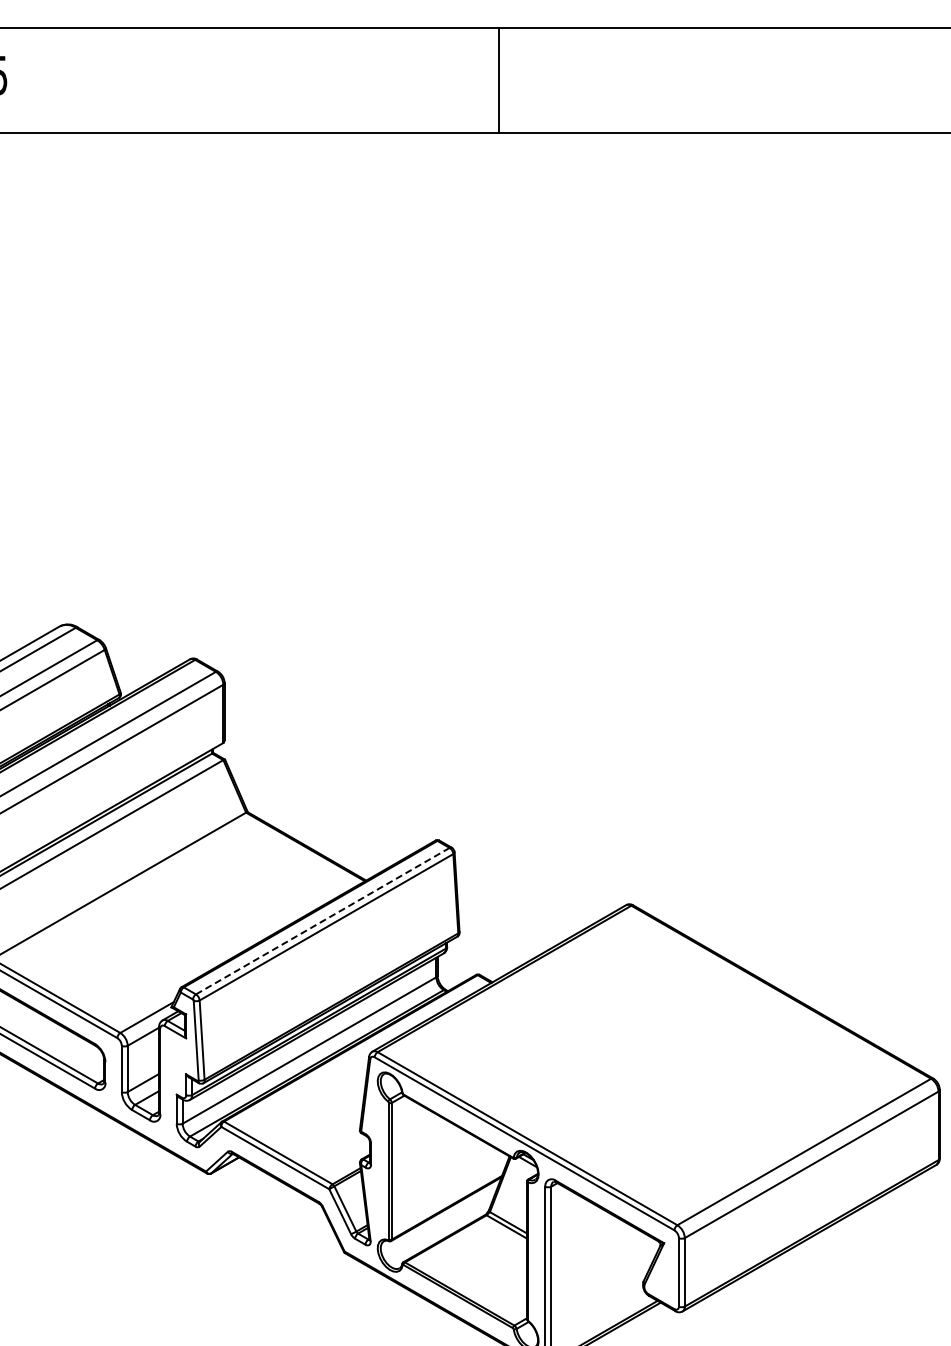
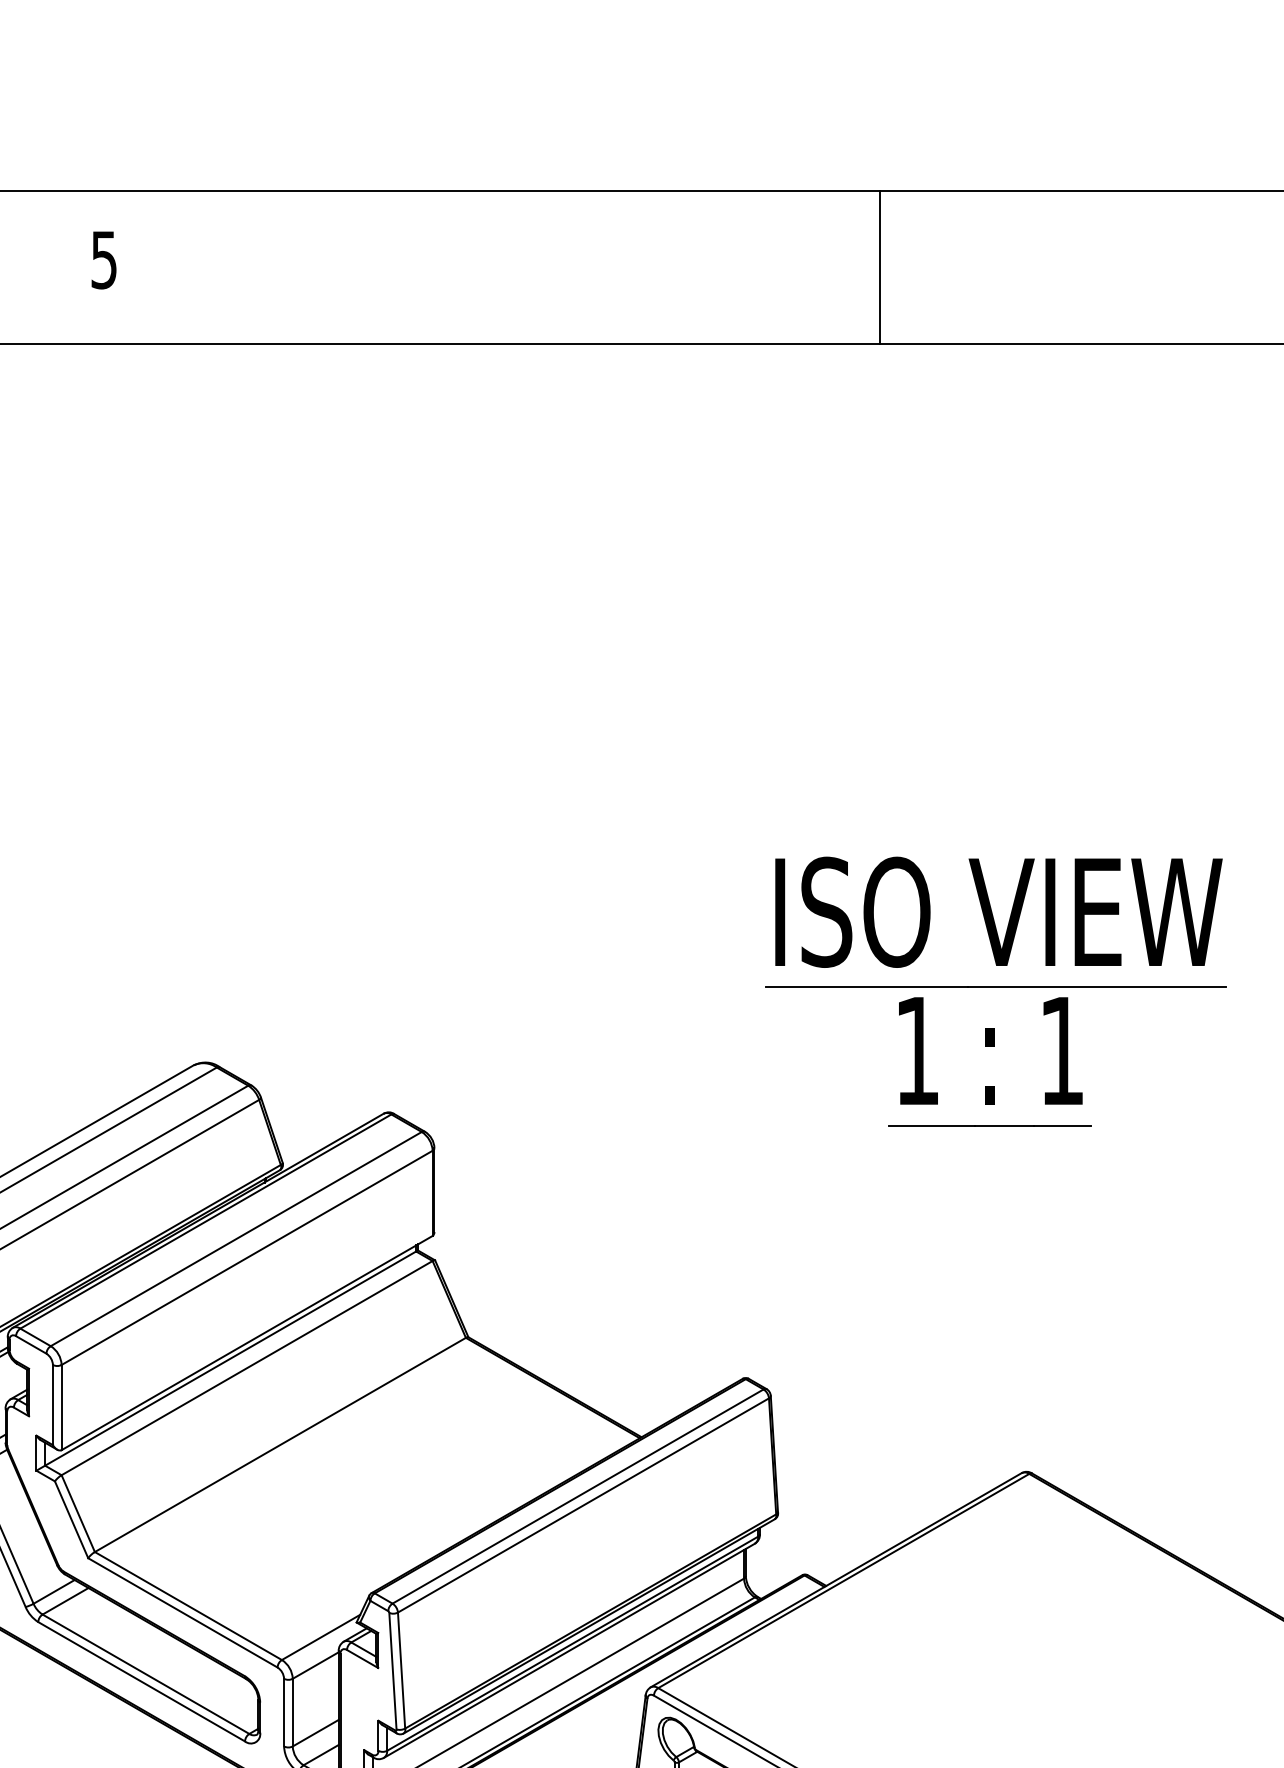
line: (498, 80) -> (880, 267), moved
part: (608, 575) -> (995, 991), added
line: (323, 920) -> (579, 1495), dashed -> solid

